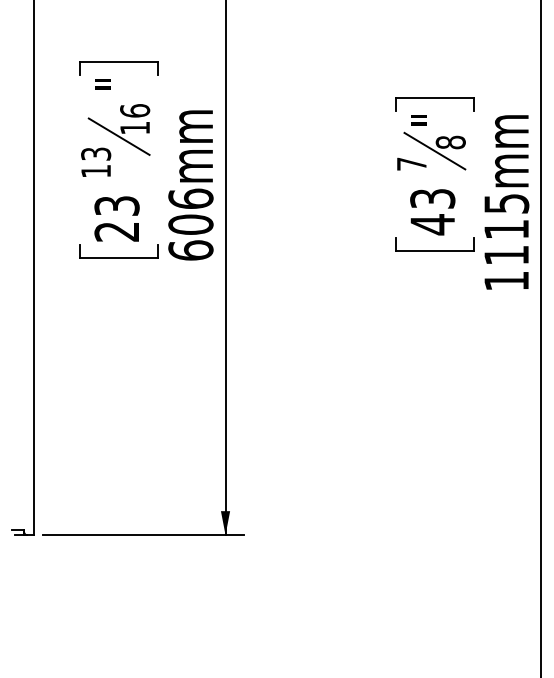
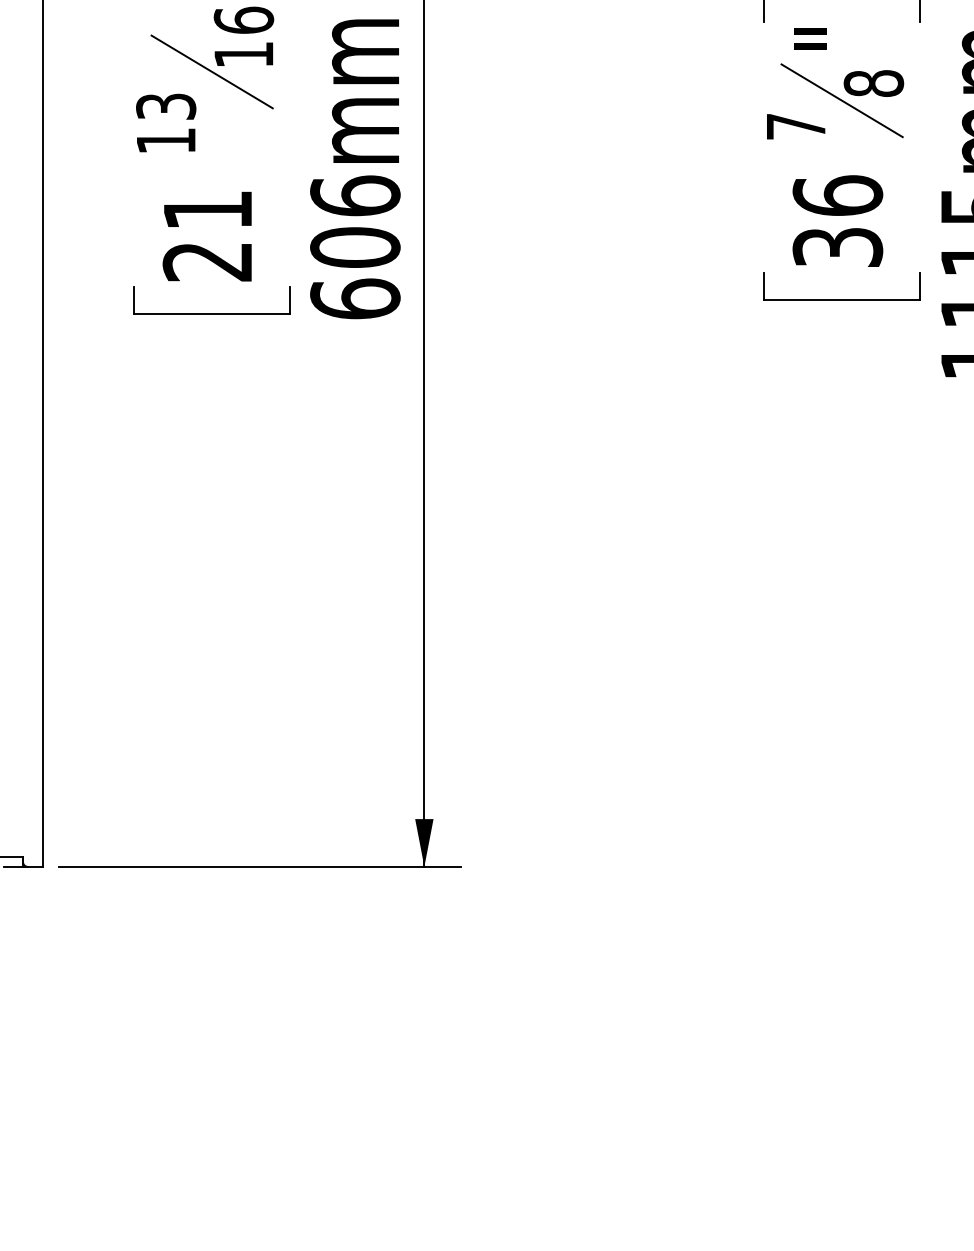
text: (116, 205) -> (206, 209), 23 -> 21
text: (432, 211) -> (837, 221), 43 -> 36

